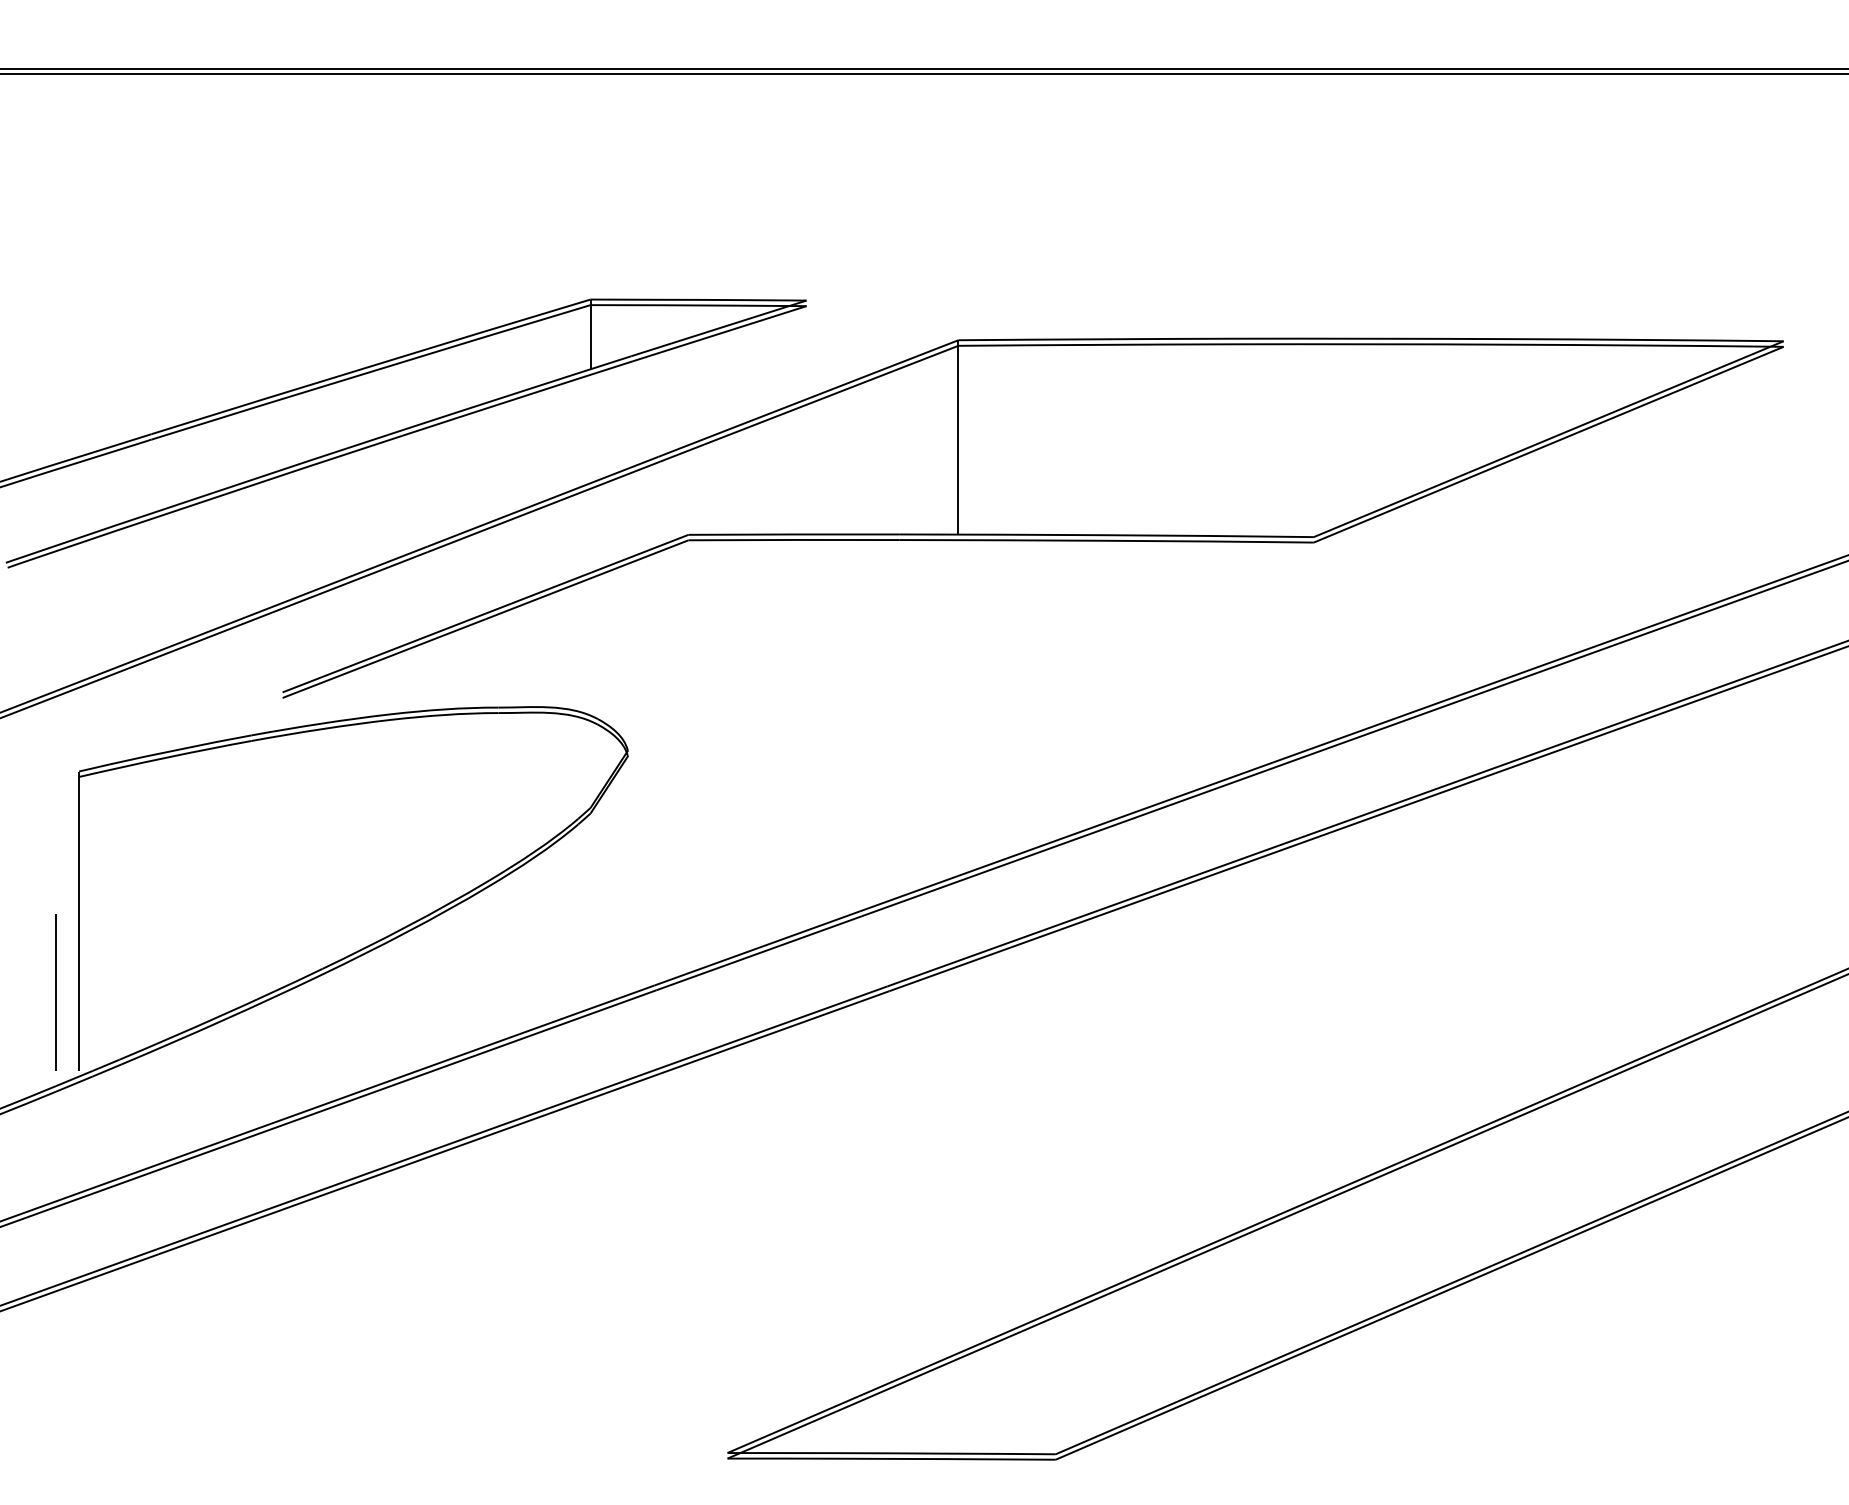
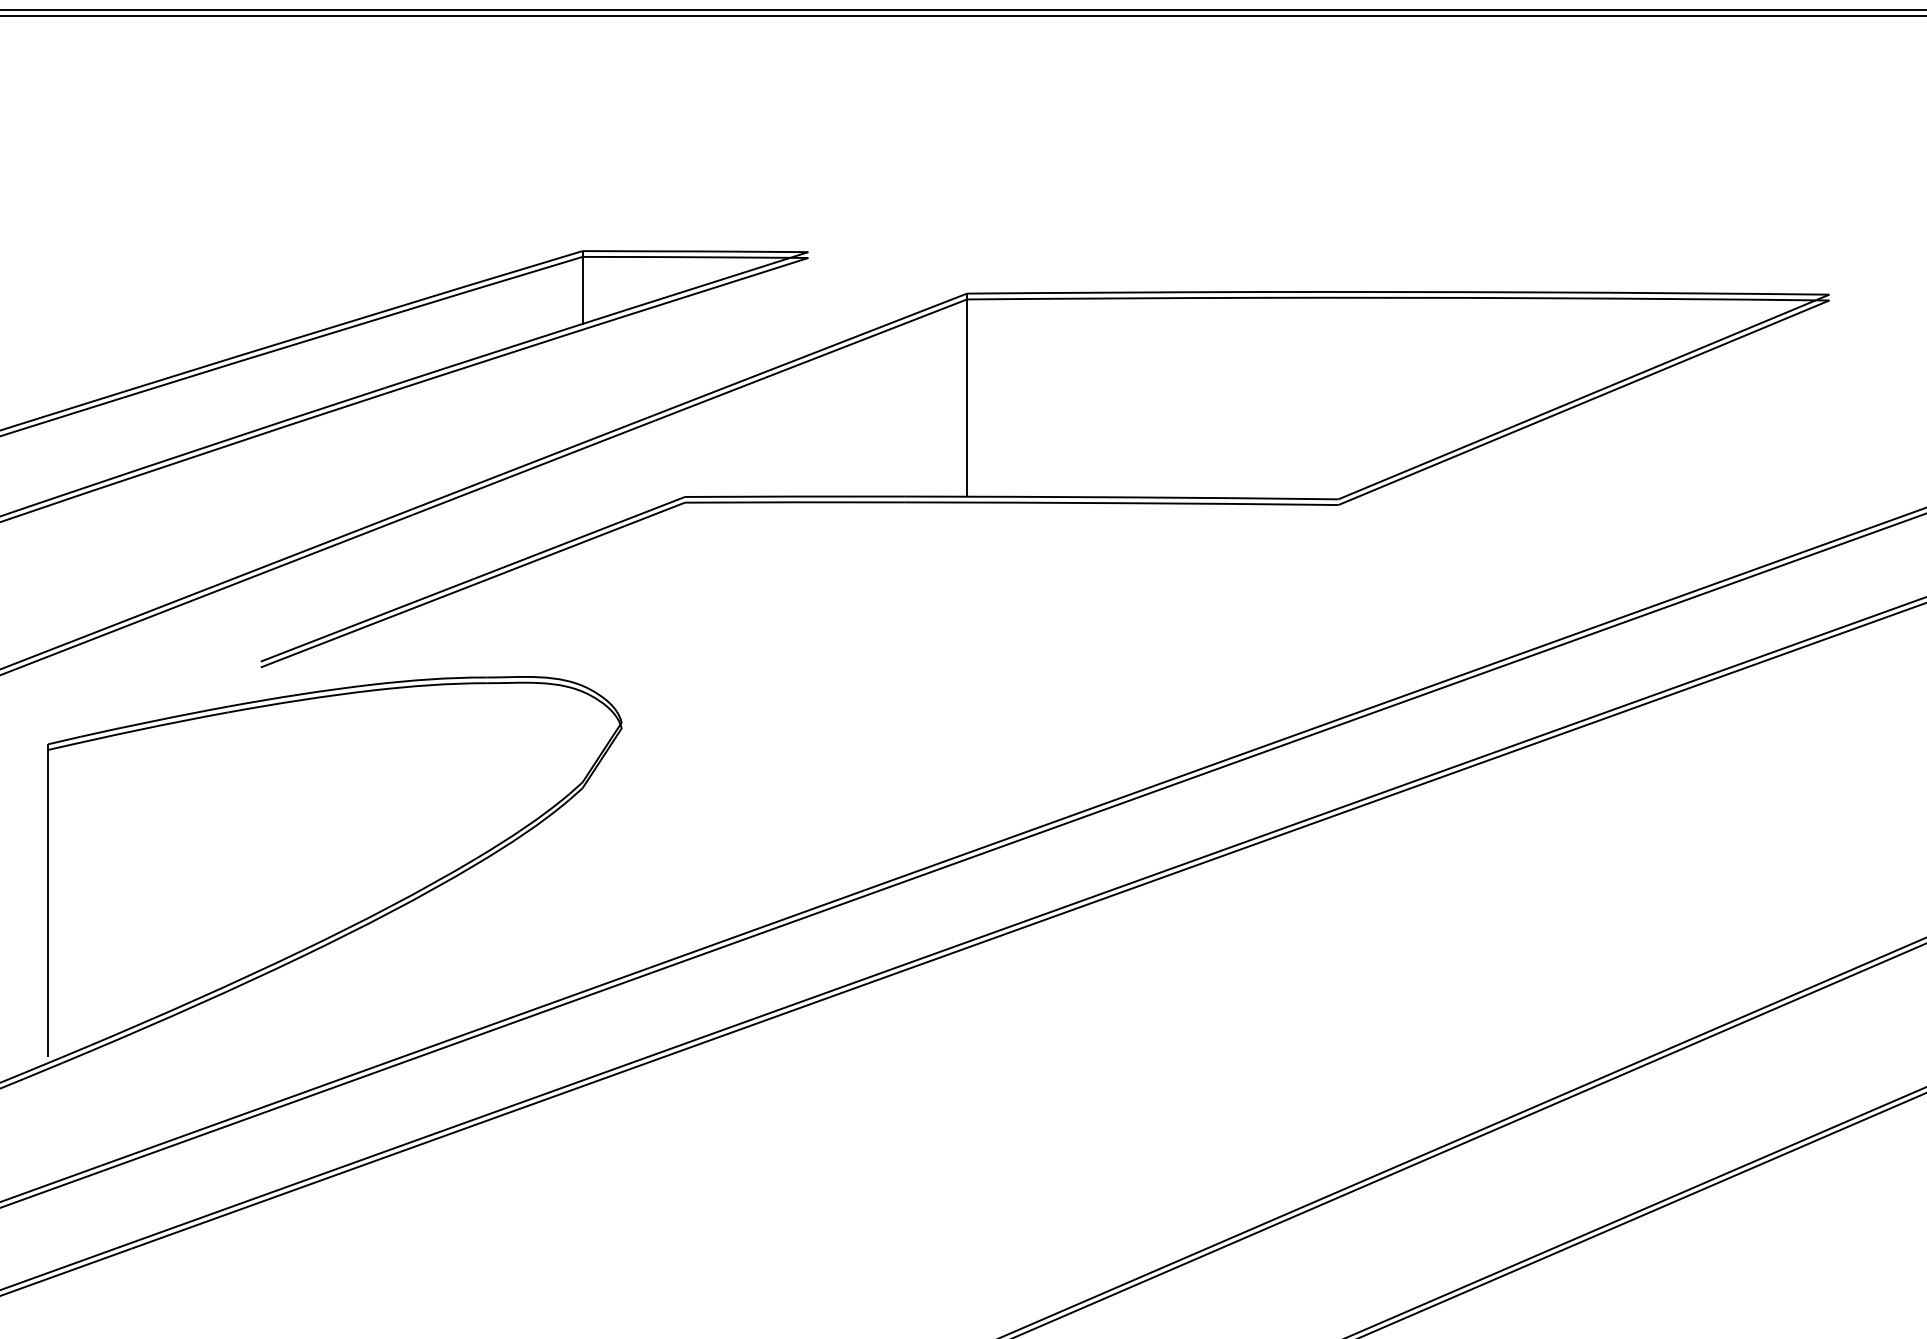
line: (55, 992) -> (23, 975), removed

